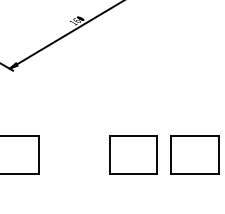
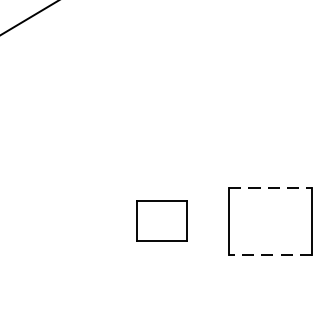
line: (195, 136) -> (271, 188), solid -> dashed
part: (133, 154) -> (162, 220), size x0.6
line: (195, 174) -> (271, 255), solid -> dashed

